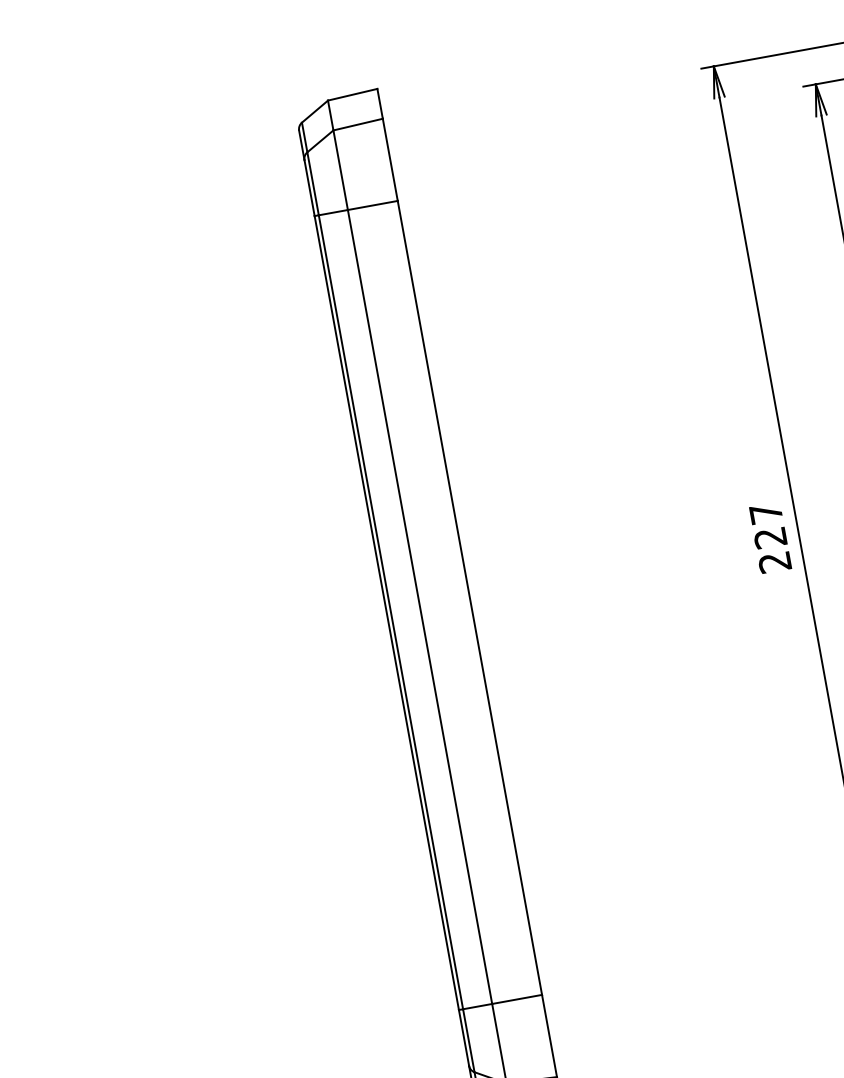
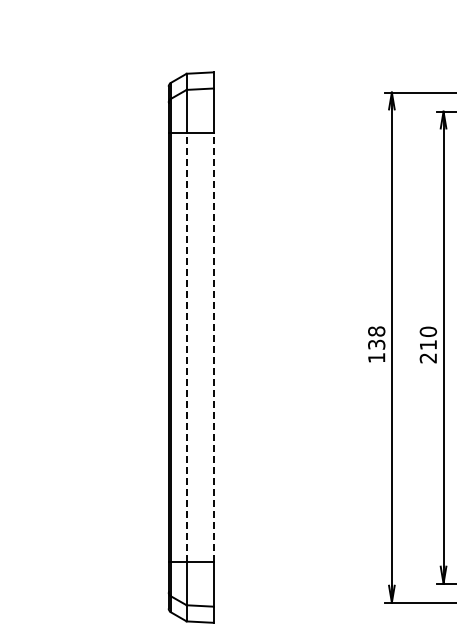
text: (770, 537) -> (376, 344), 227 -> 138
line: (469, 597) -> (213, 347), solid -> dashed
line: (419, 606) -> (186, 347), solid -> dashed

